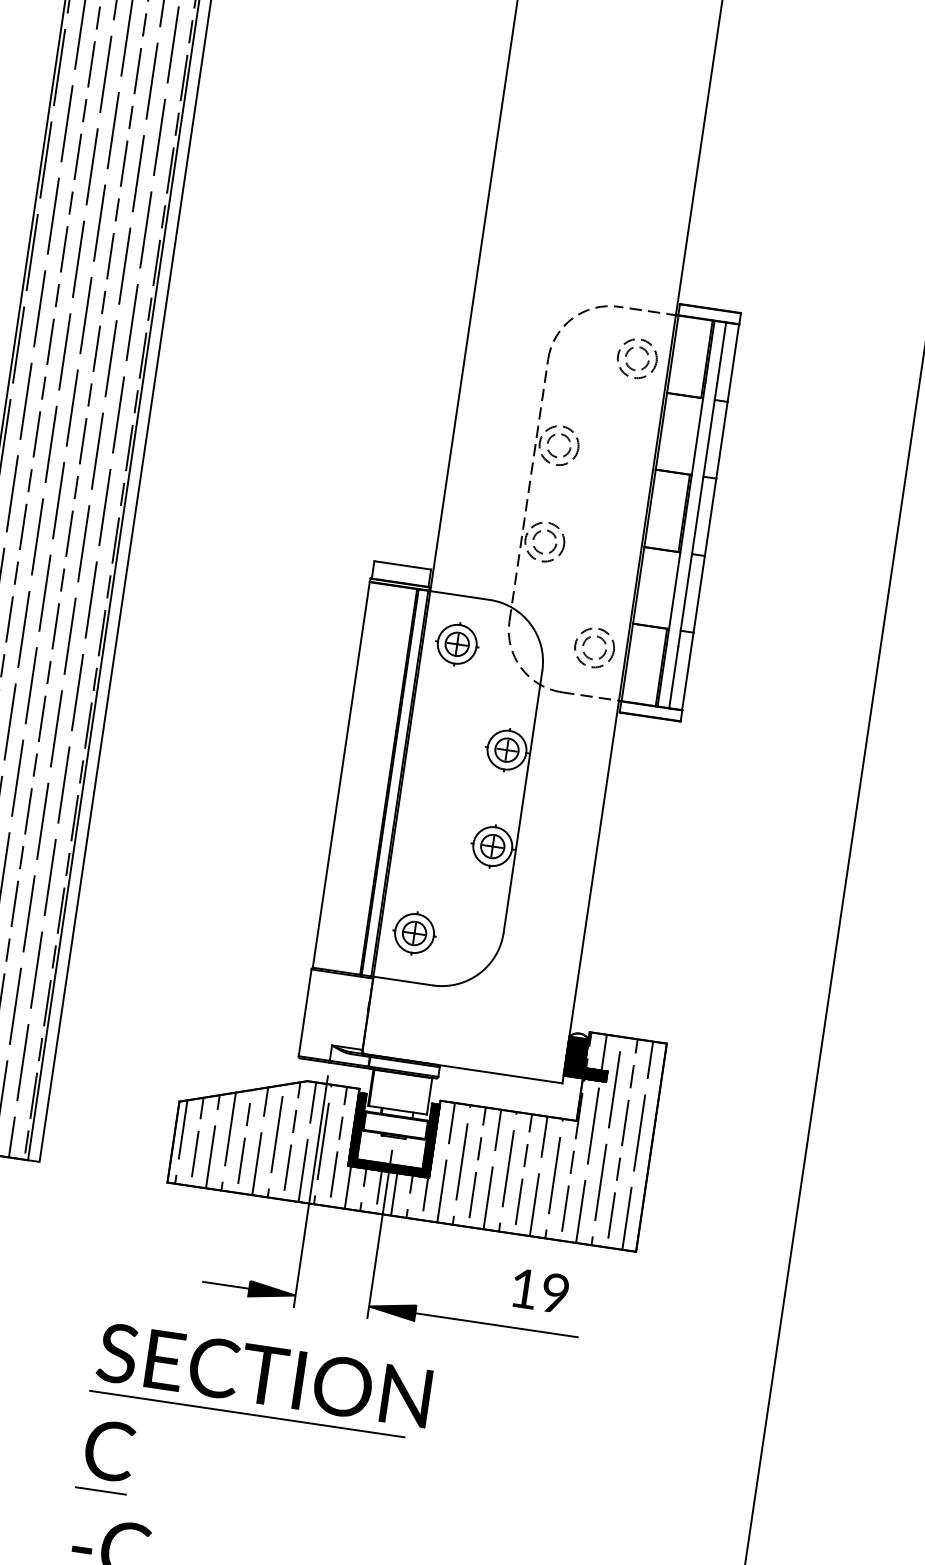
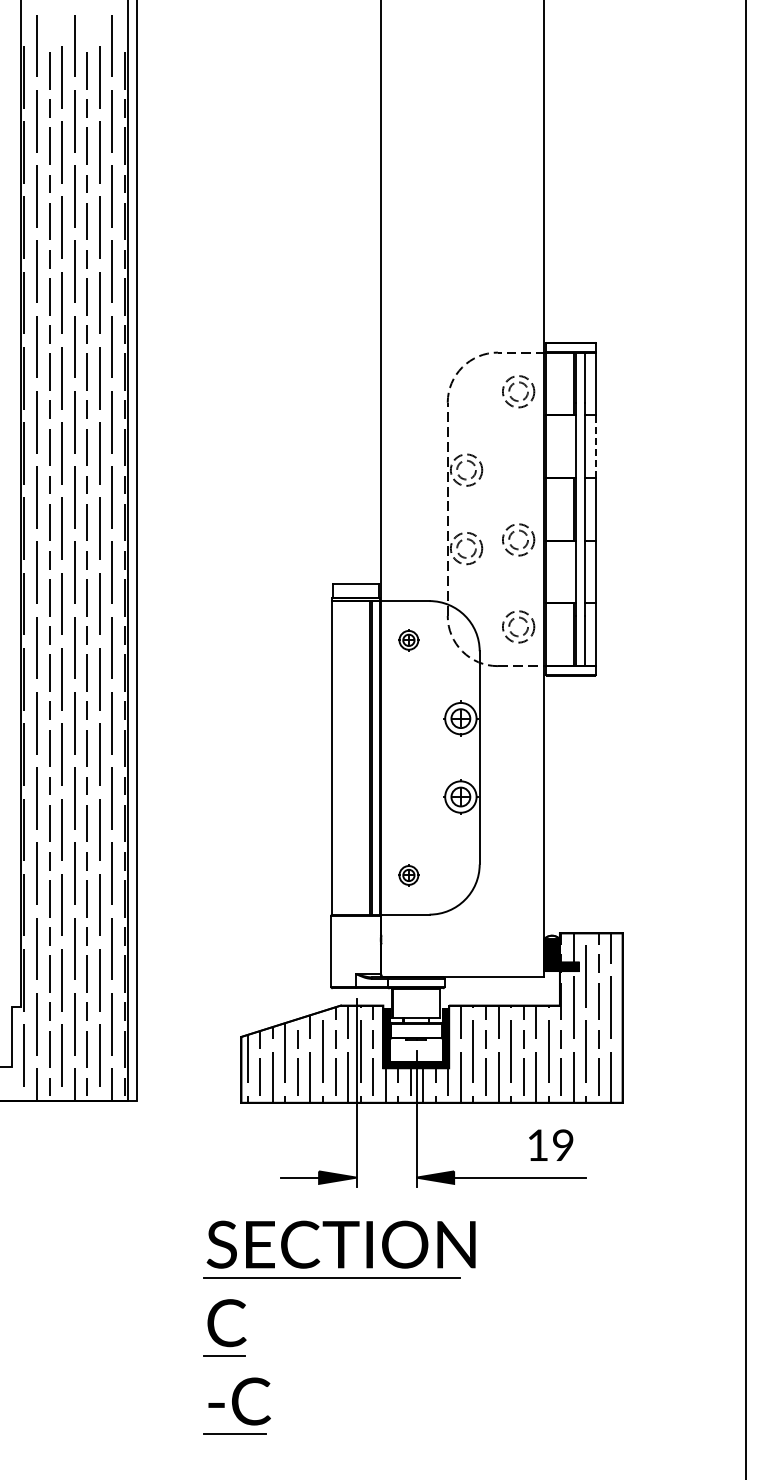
line: (721, 440) -> (595, 446), solid -> dashed
part: (605, 532) -> (513, 533), added
part: (456, 644) -> (408, 640), size x0.6
part: (414, 933) -> (408, 875), size x0.6

